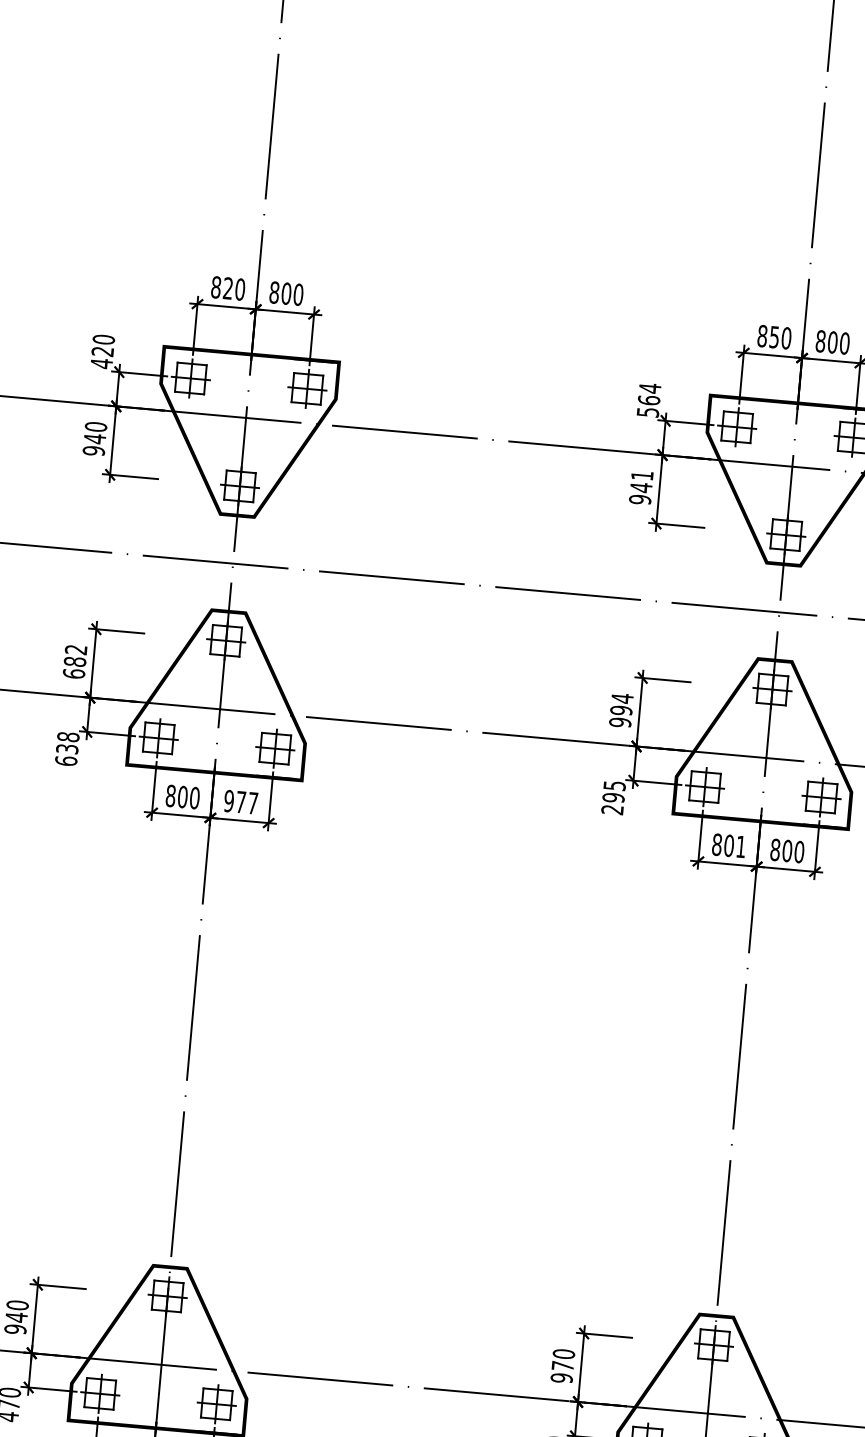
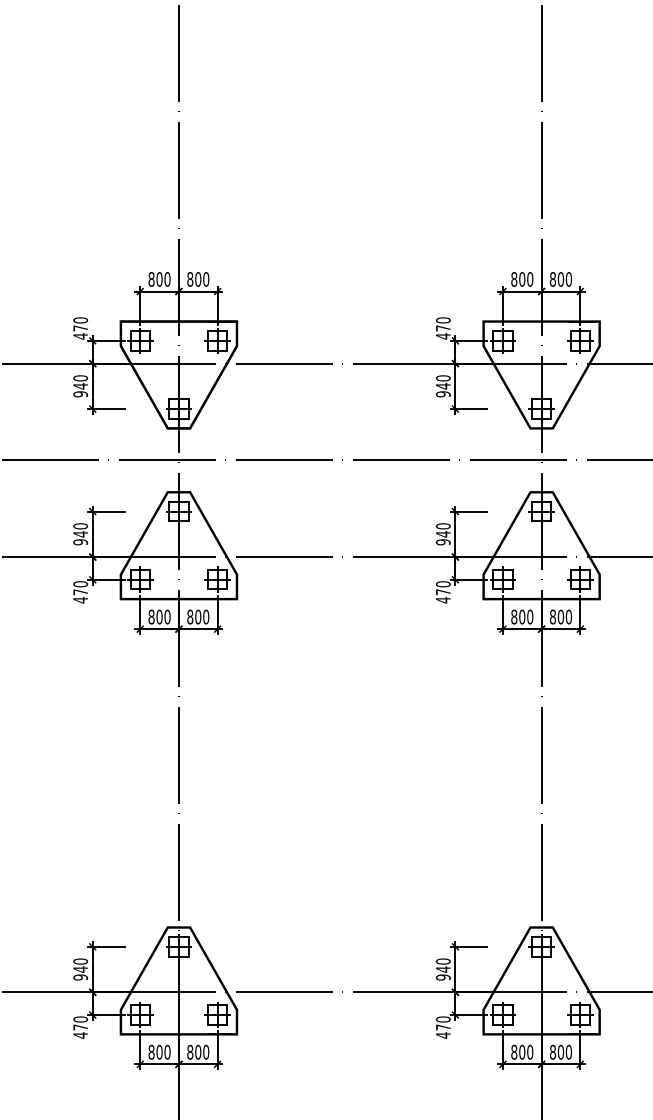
text: (228, 288) -> (159, 279), 820 -> 800
text: (774, 337) -> (522, 279), 850 -> 800
text: (102, 351) -> (80, 328), 420 -> 470
text: (647, 400) -> (442, 328), 564 -> 470
text: (641, 475) -> (442, 378), 941 -> 940
text: (74, 662) -> (80, 534), 682 -> 940
text: (620, 704) -> (442, 530), 994 -> 940
text: (67, 749) -> (80, 592), 638 -> 470
text: (612, 798) -> (442, 592), 295 -> 470
text: (241, 801) -> (198, 616), 977 -> 800
text: (741, 846) -> (530, 616), 801 -> 800
text: (563, 1366) -> (443, 969), 970 -> 940

